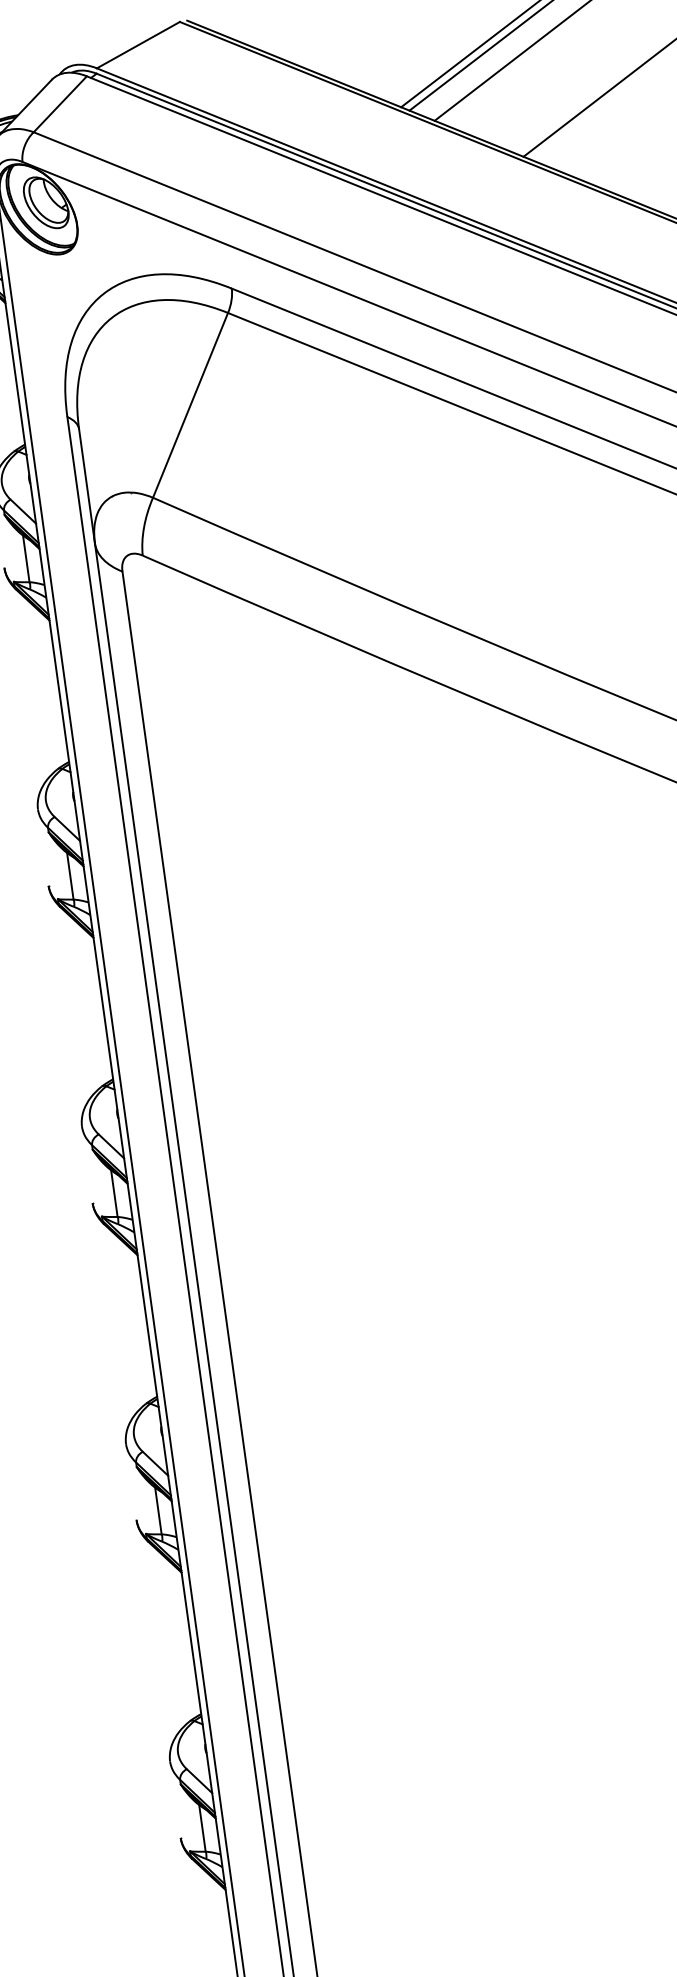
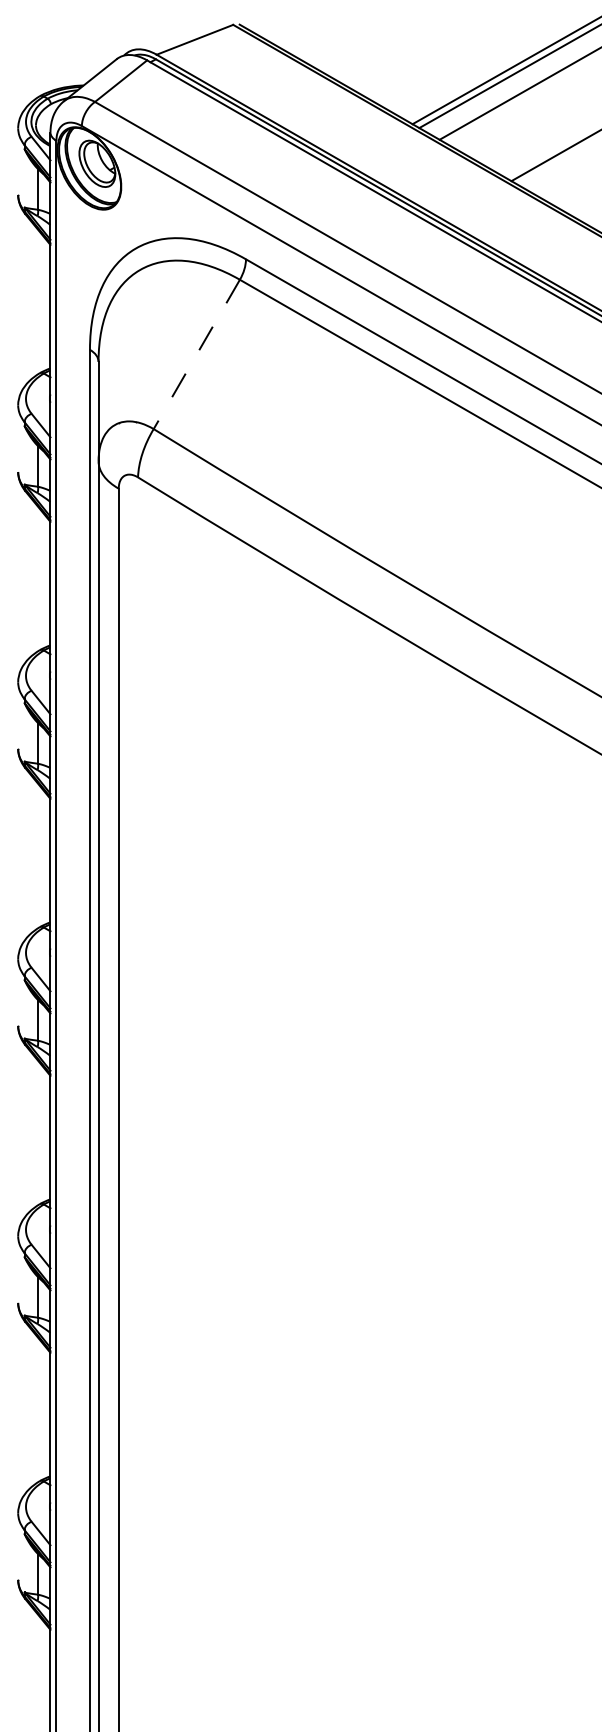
line: (190, 405) -> (196, 354), solid -> dashed

